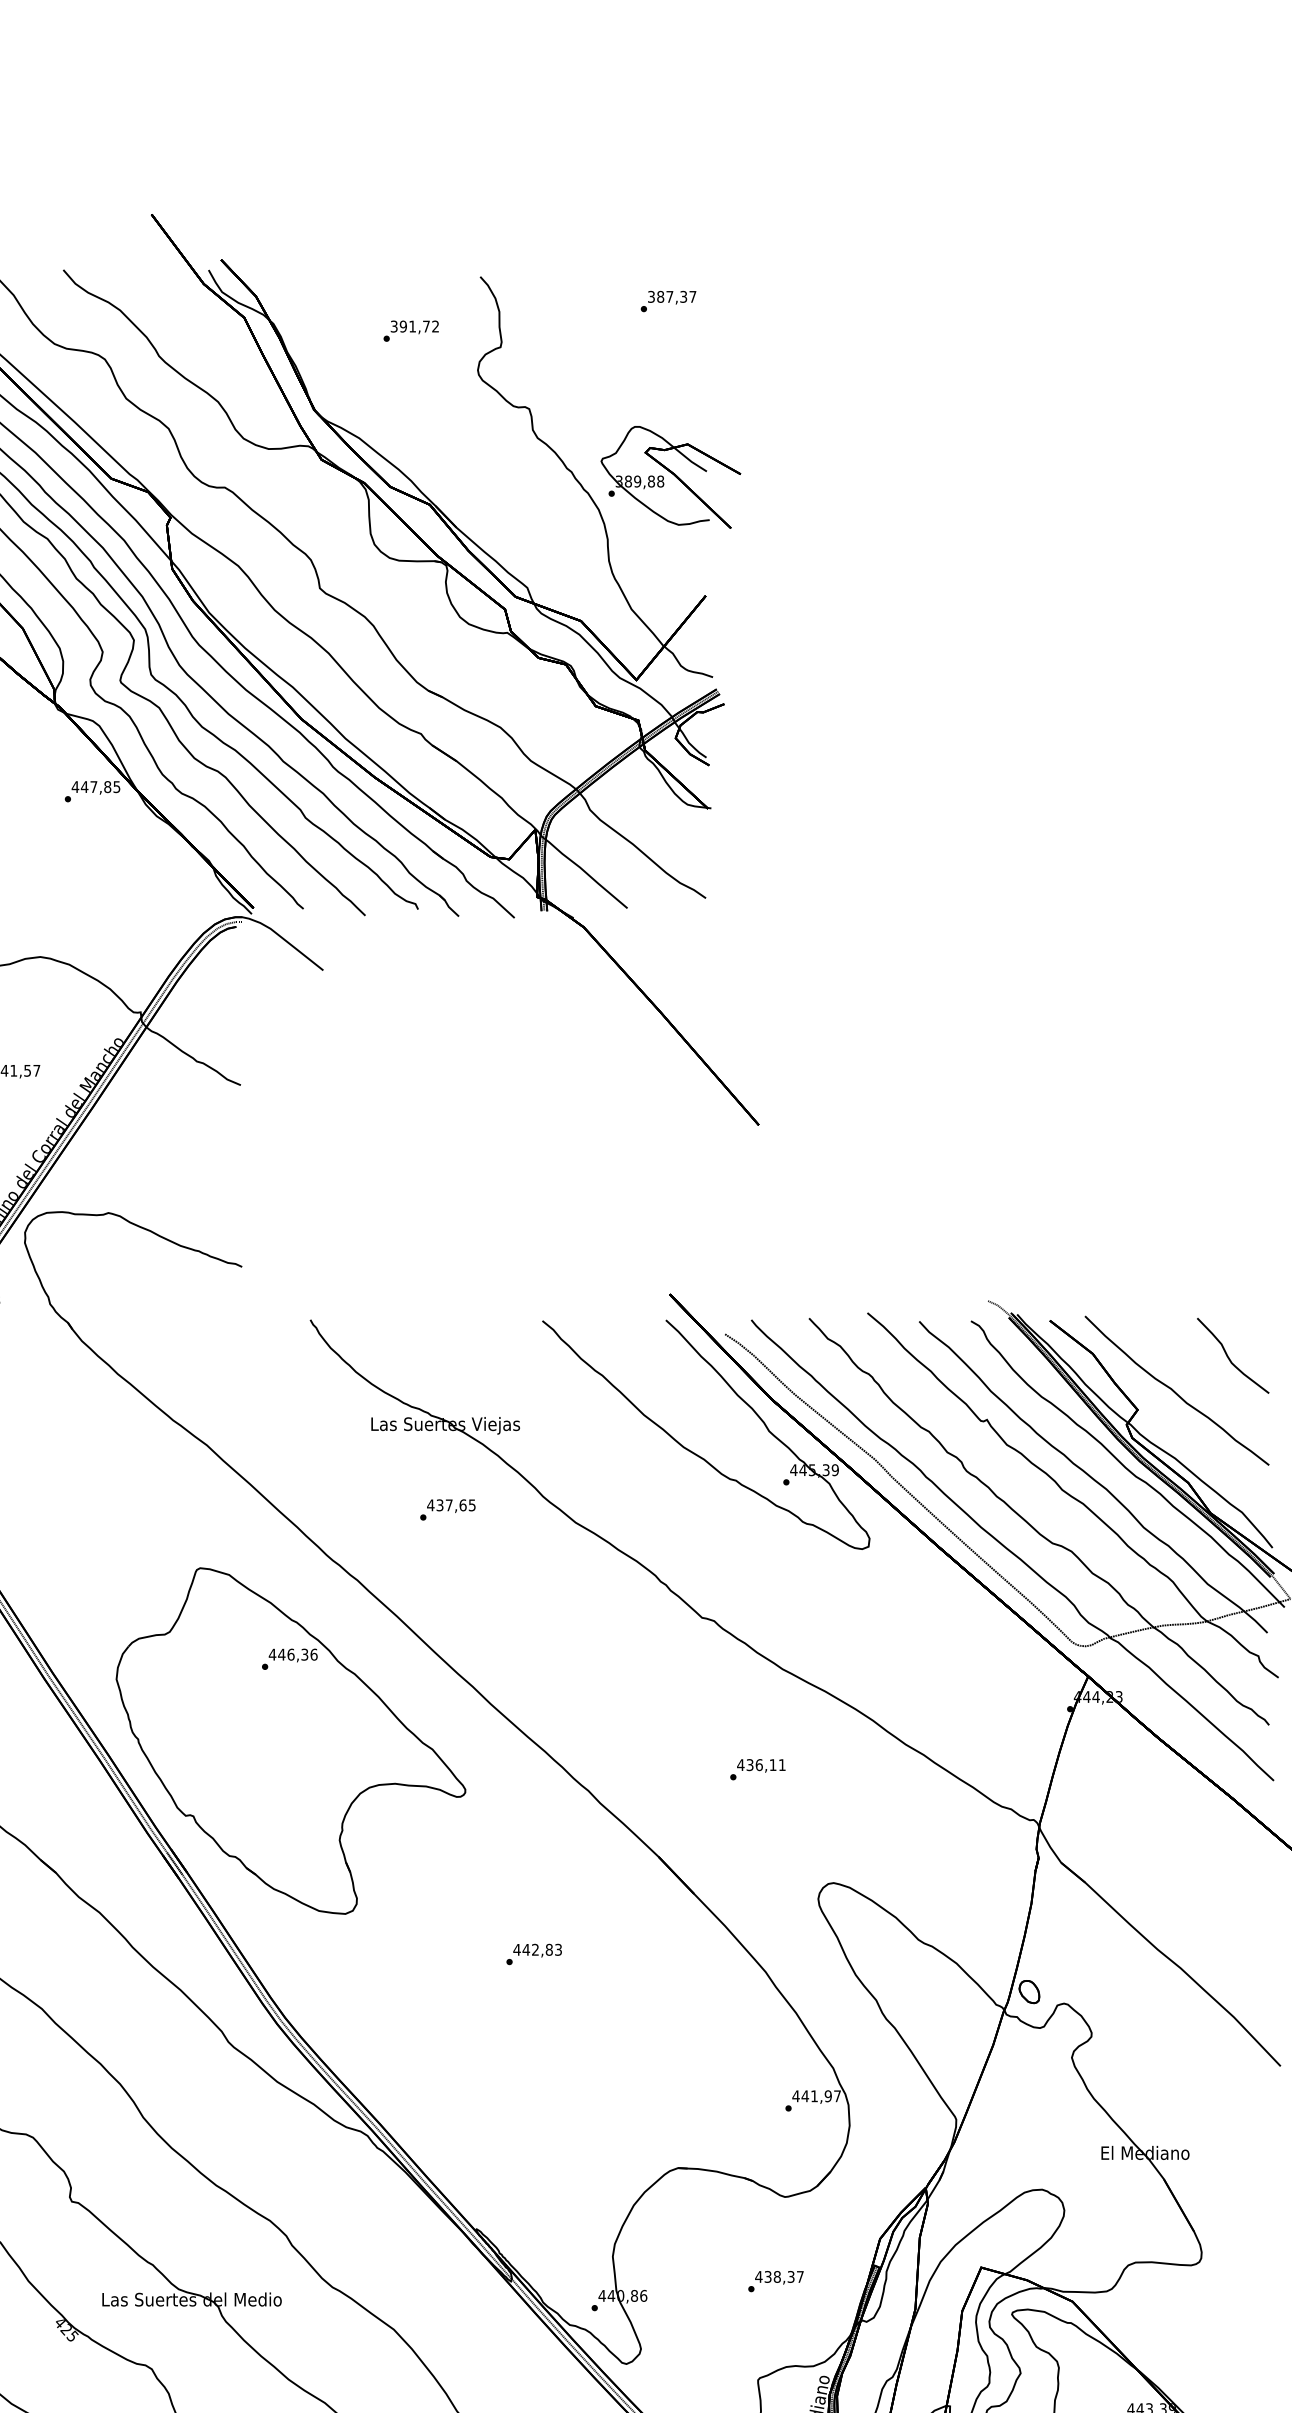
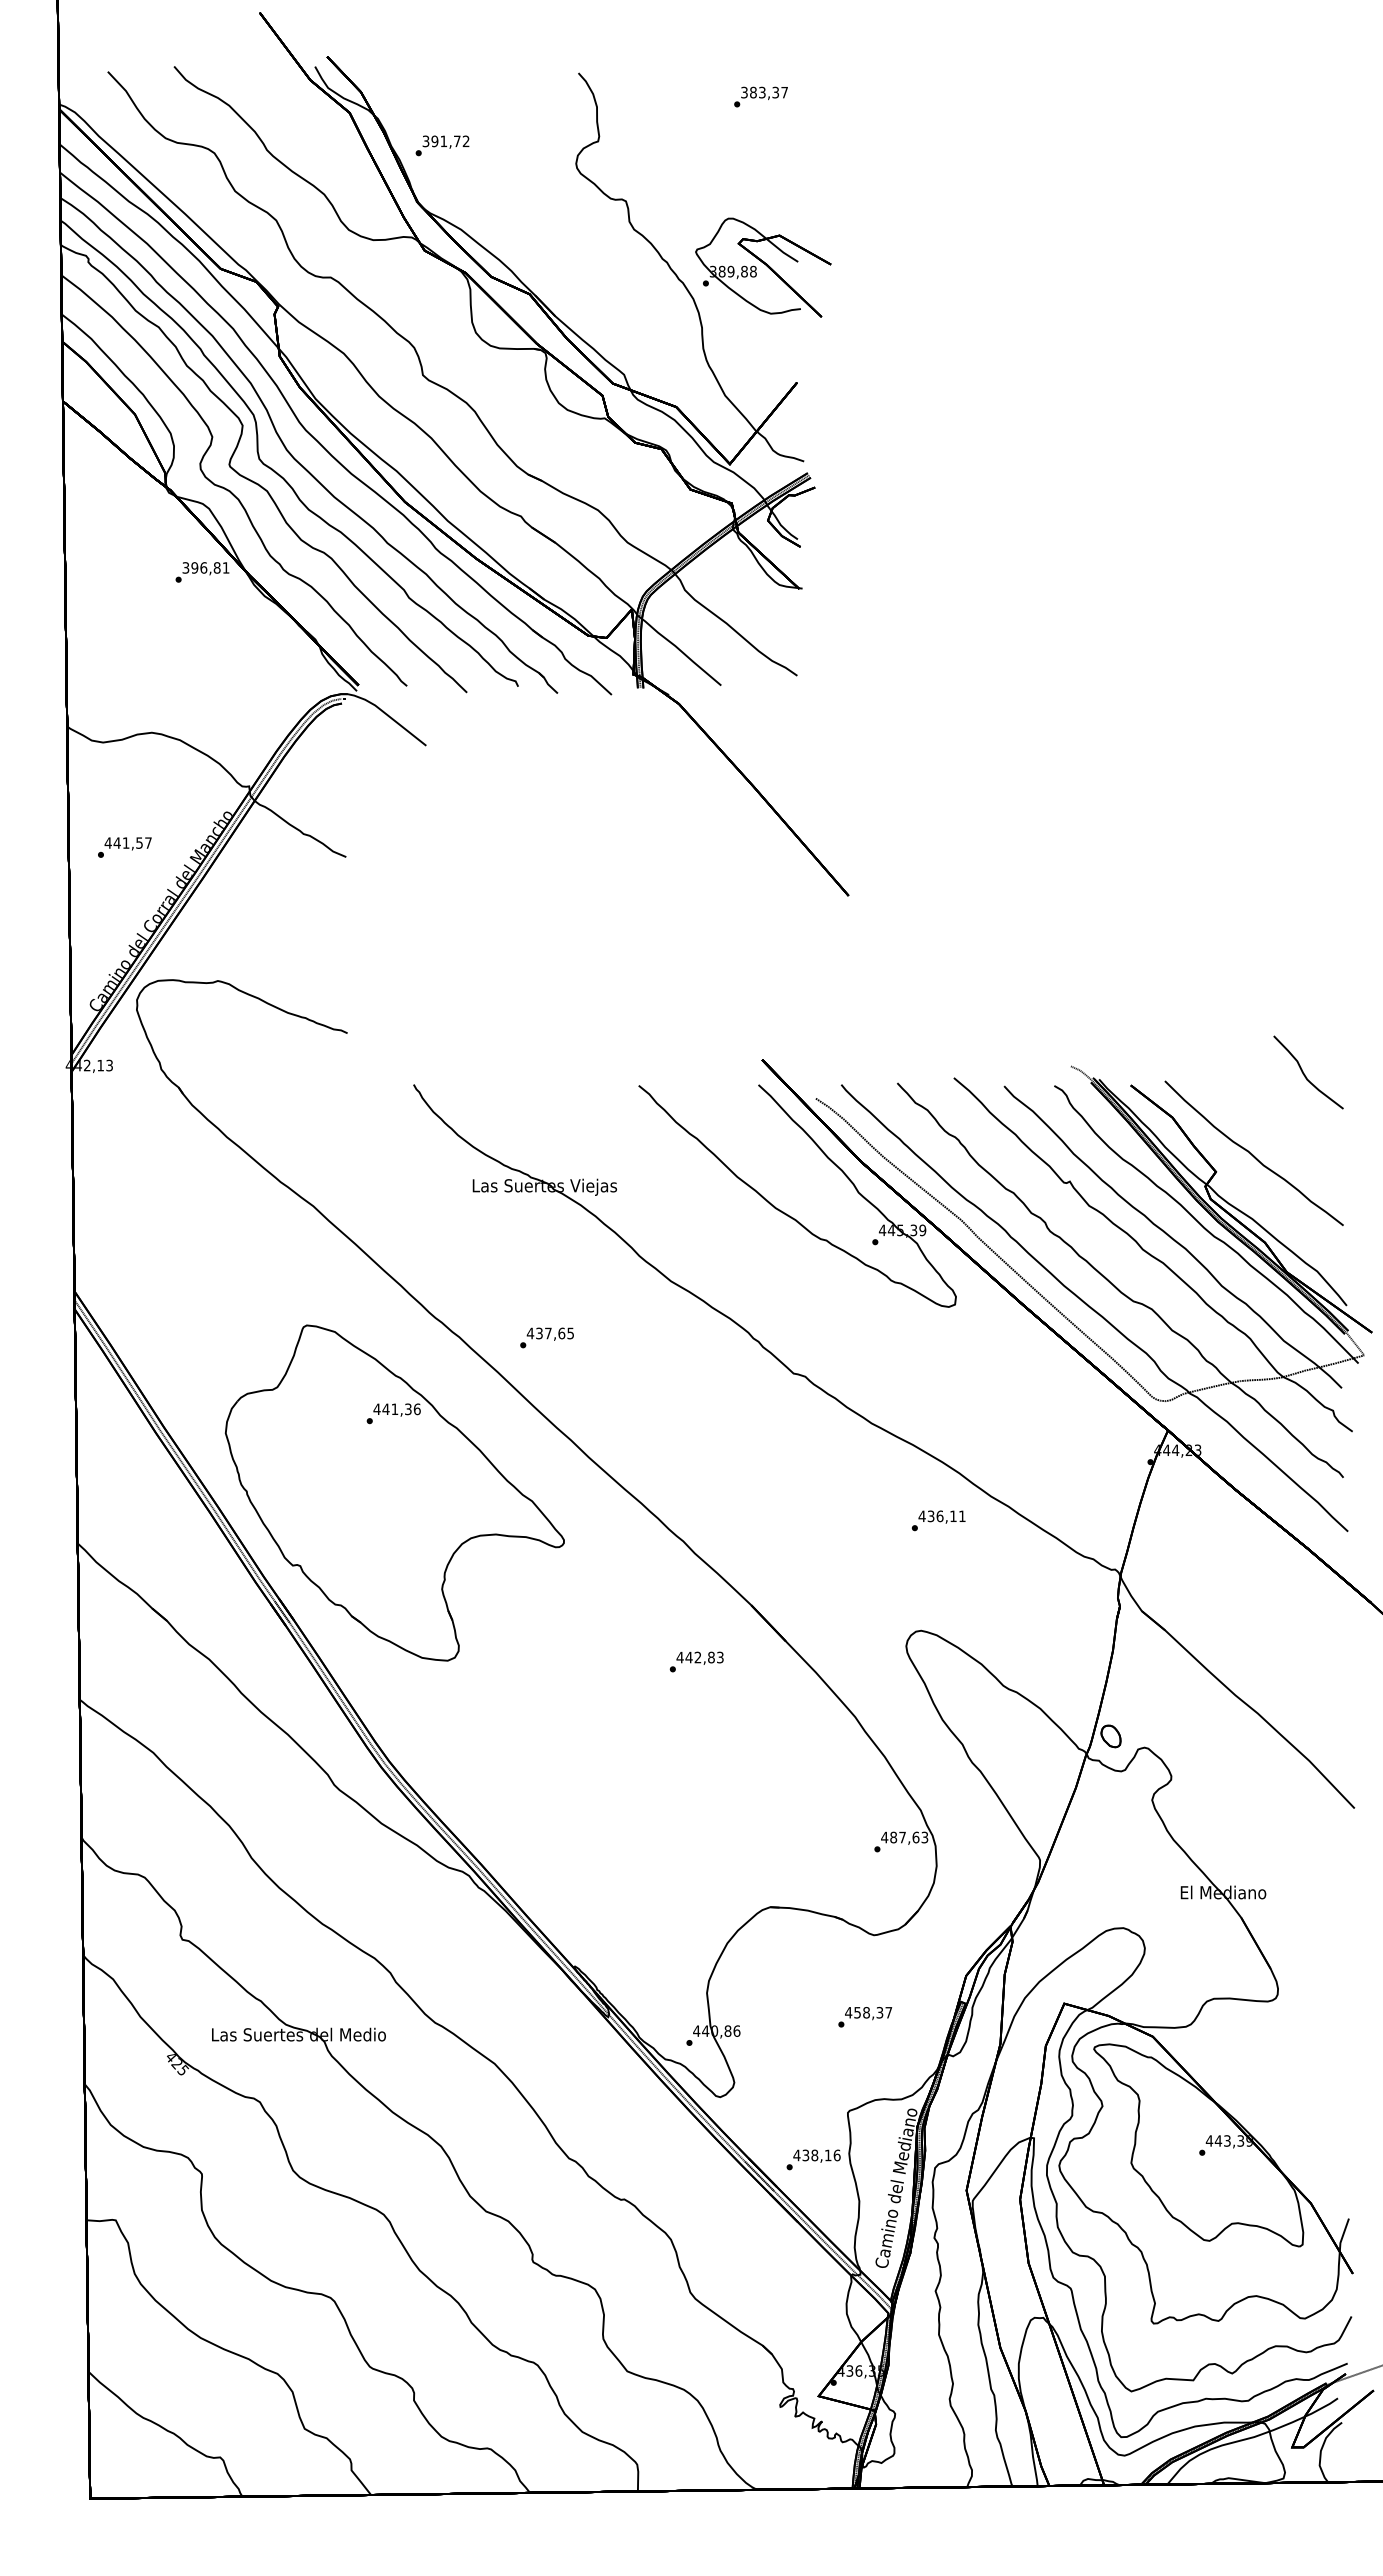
text: (670, 296) -> (762, 92), 387,37 -> 383,37
text: (411, 330) -> (442, 145), moved
text: (95, 786) -> (205, 567), 447,85 -> 396,81
curve: (1229, 1357) -> (1305, 1074), moved
text: (447, 1509) -> (546, 1337), moved
text: (290, 1654) -> (394, 1409), 446,36 -> 441,36
text: (757, 1769) -> (938, 1520), moved
text: (533, 1953) -> (696, 1661), moved
text: (821, 2096) -> (909, 1837), 441,97 -> 487,63
text: (768, 2276) -> (857, 2012), 438,37 -> 458,37

